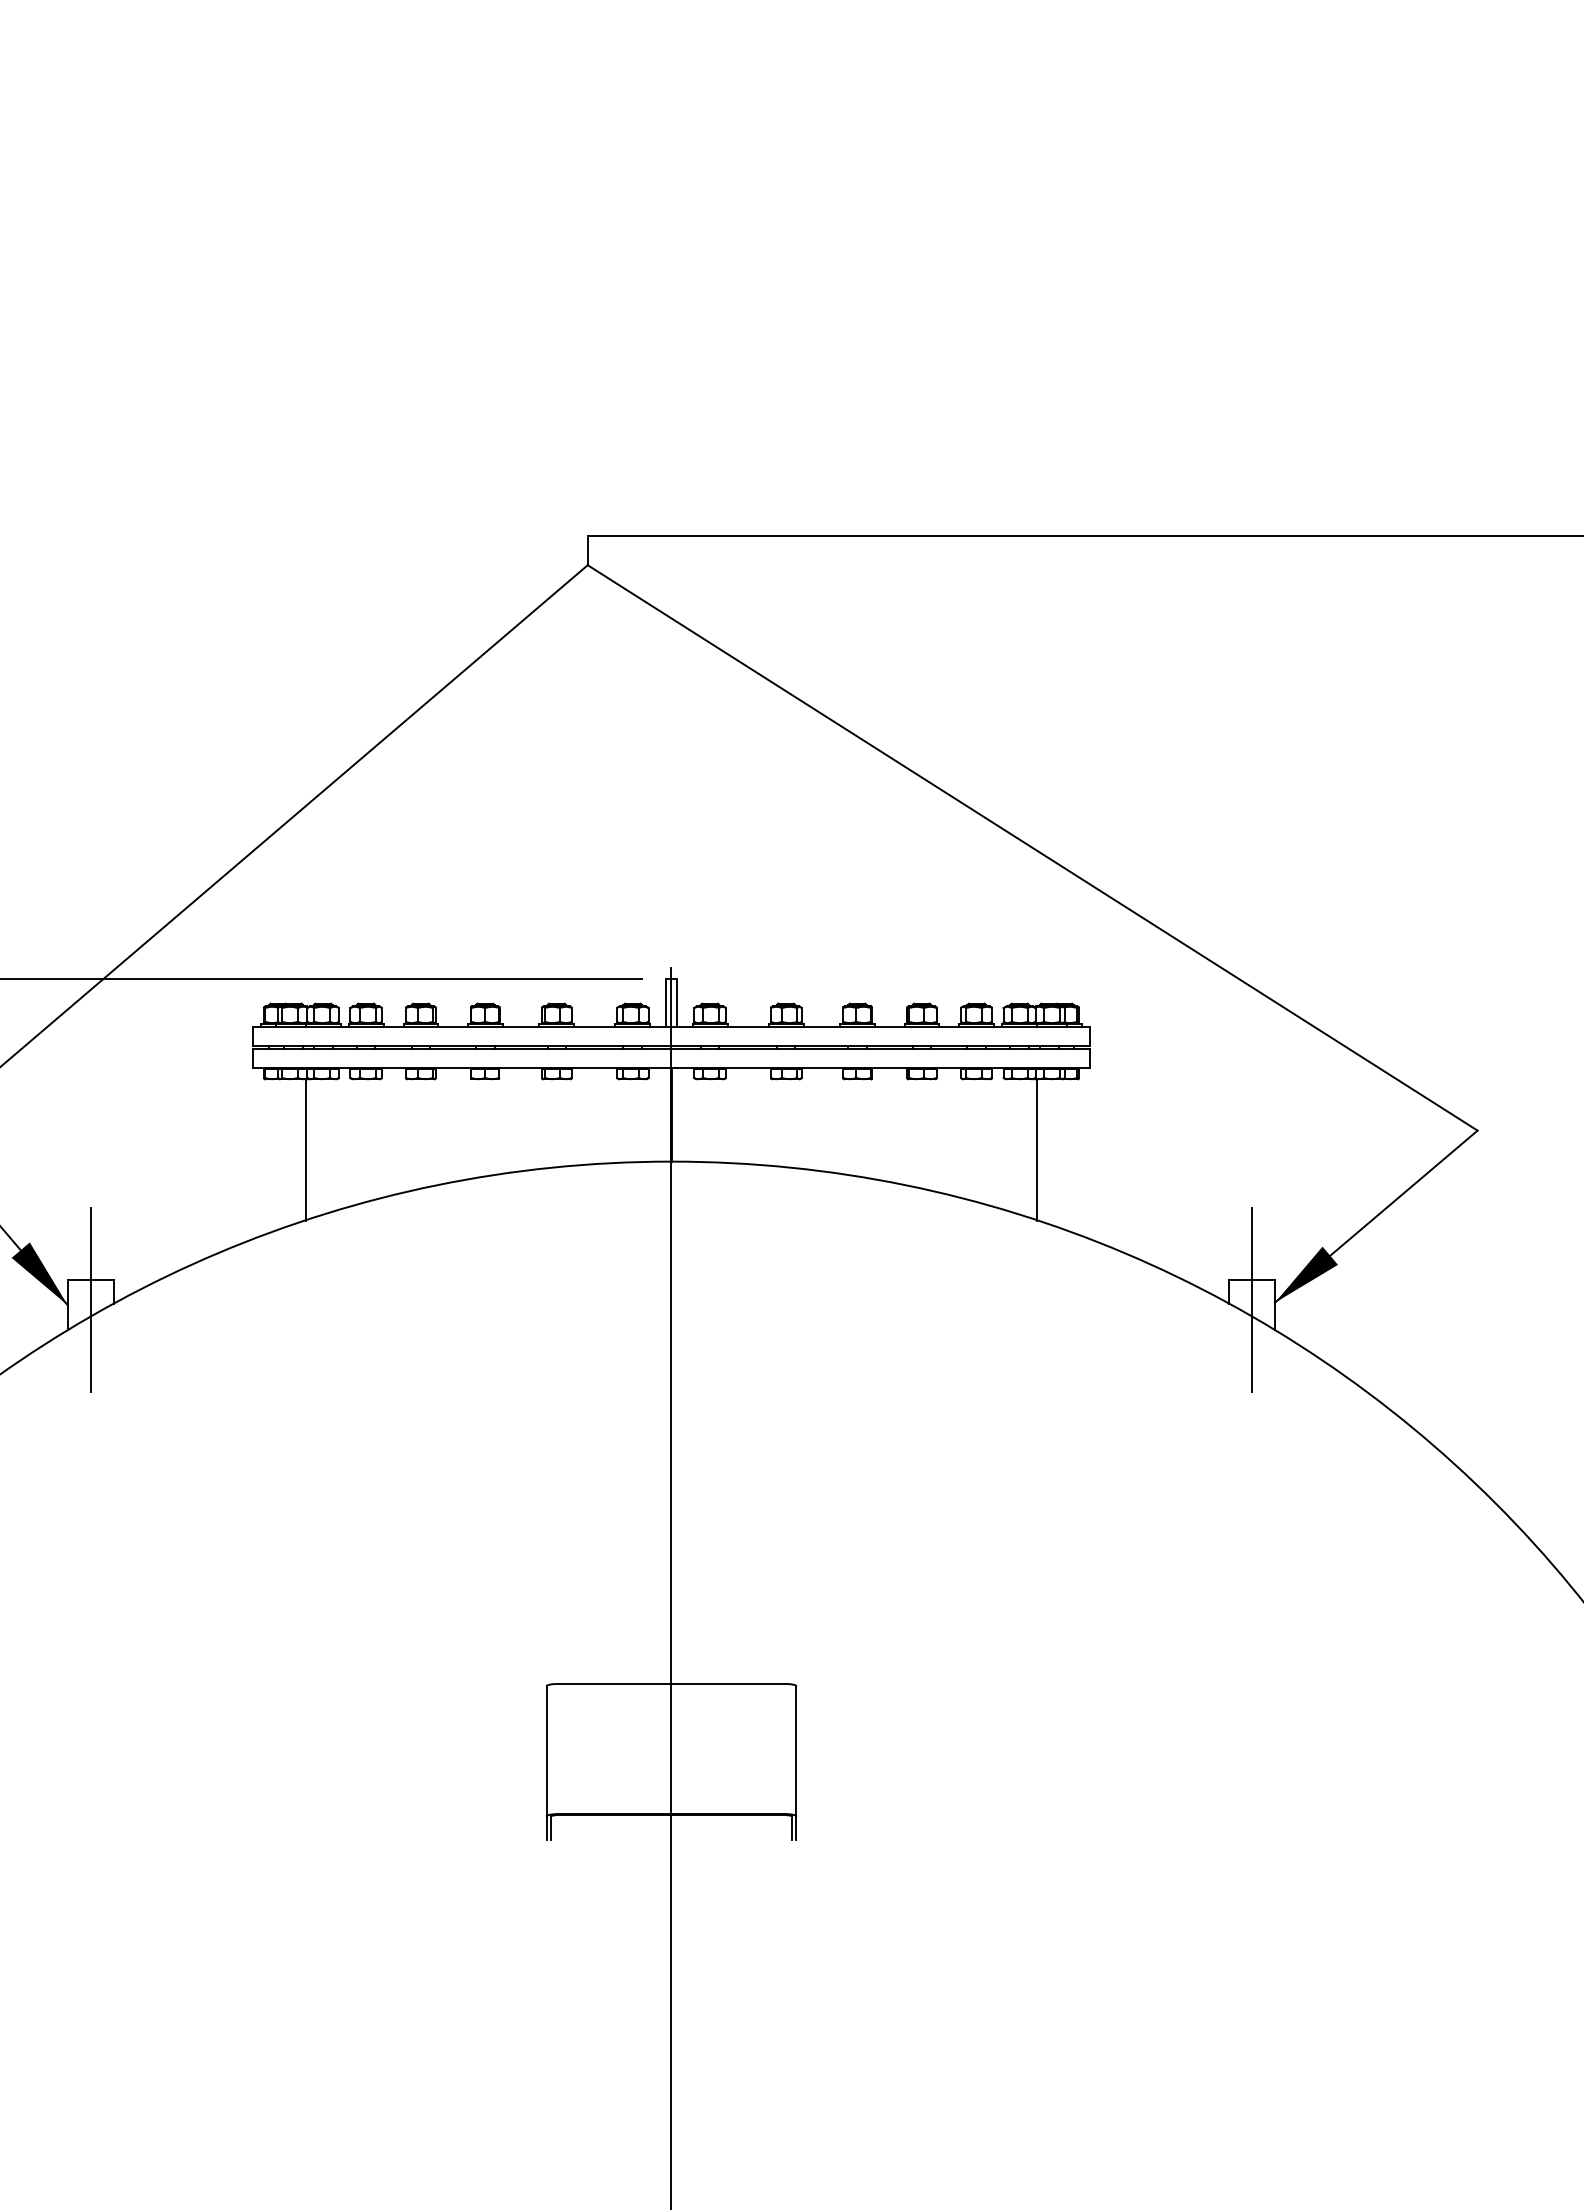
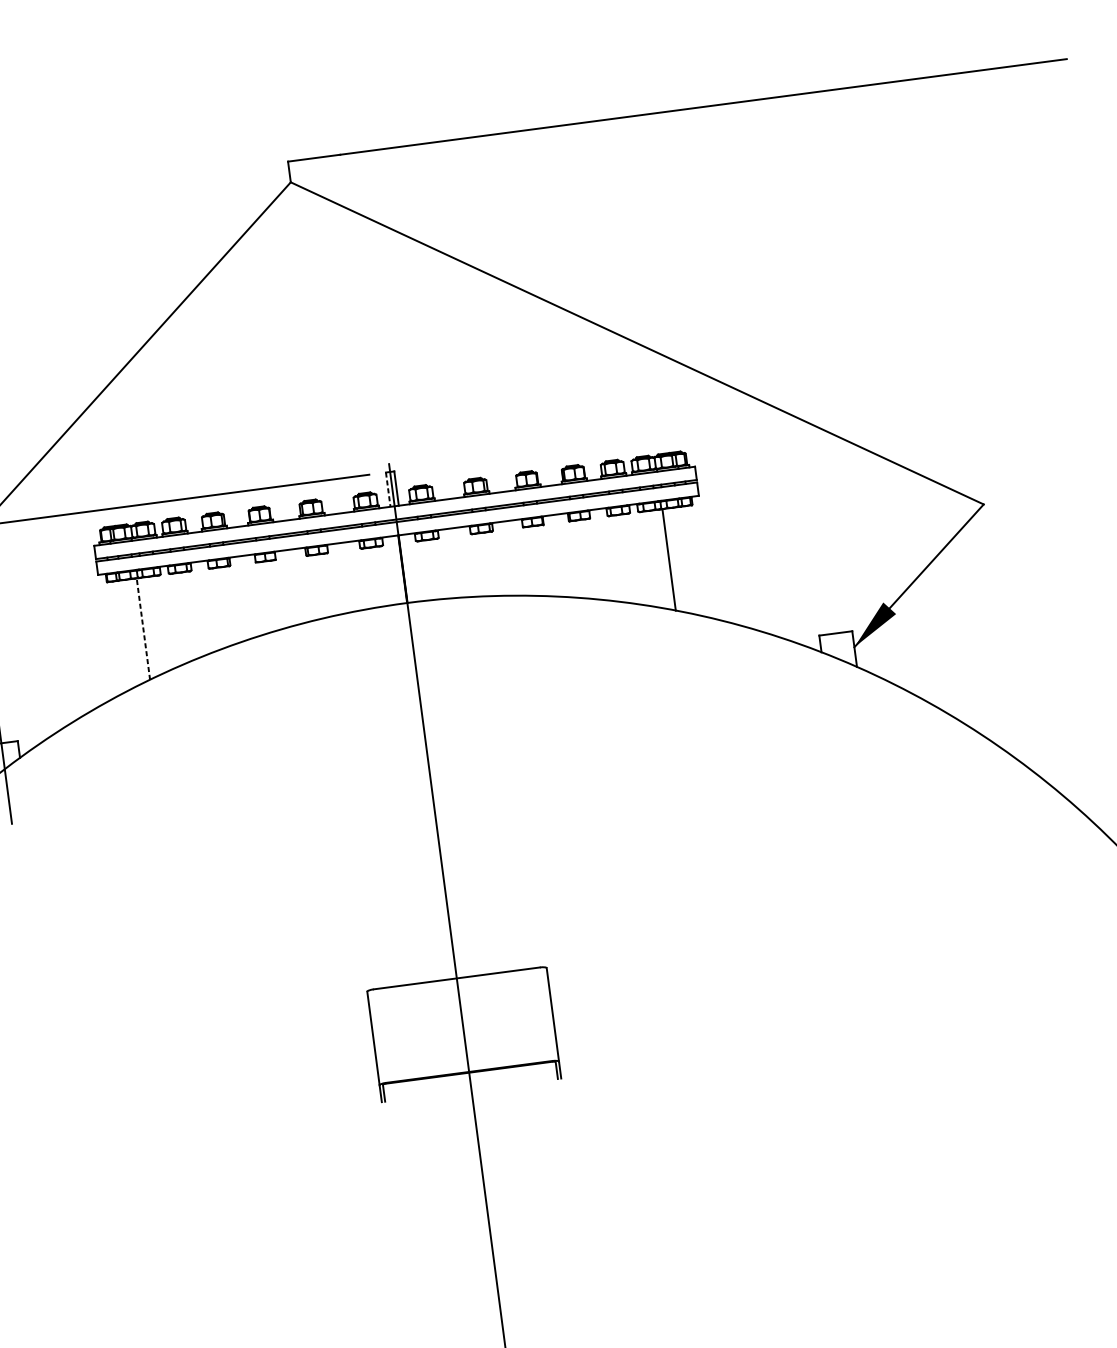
line: (665, 1003) -> (388, 489), solid -> dashed
line: (305, 1149) -> (143, 628), solid -> dashed
line: (1252, 1299) -> (837, 647), removed

